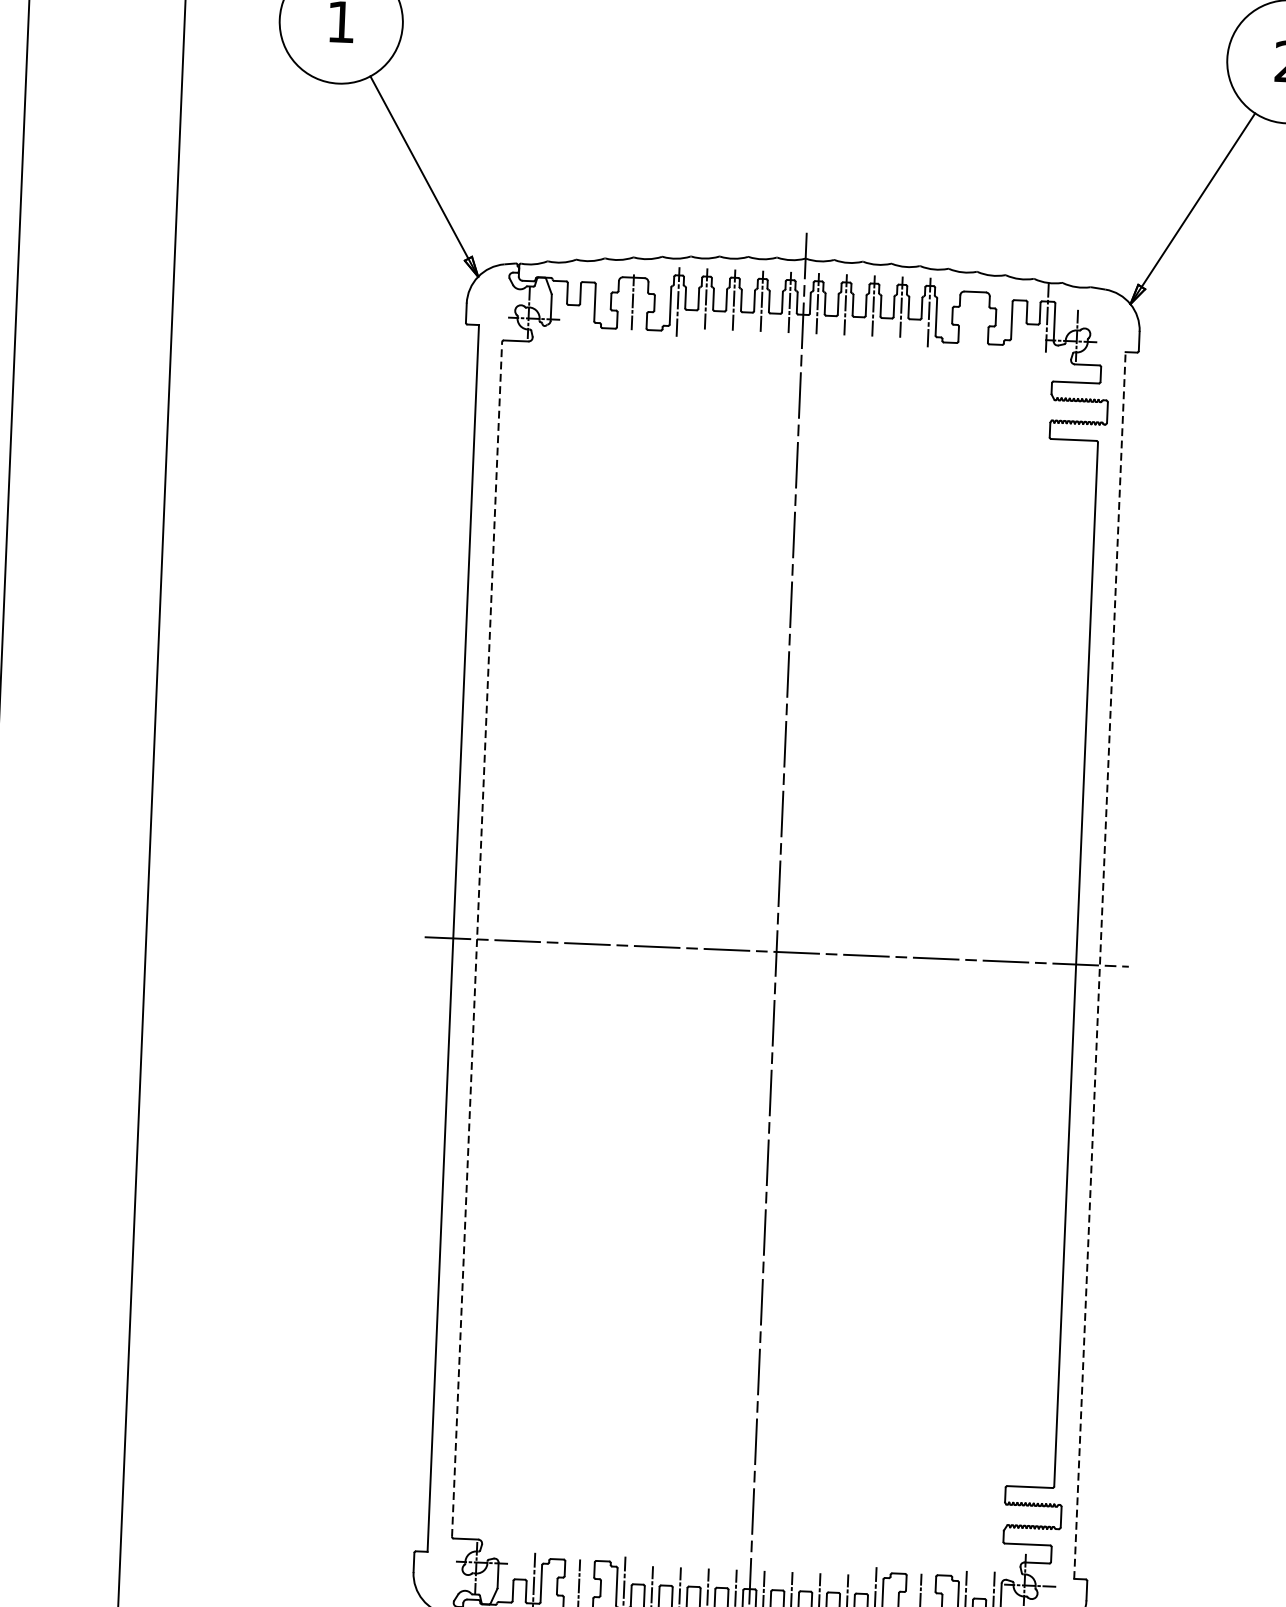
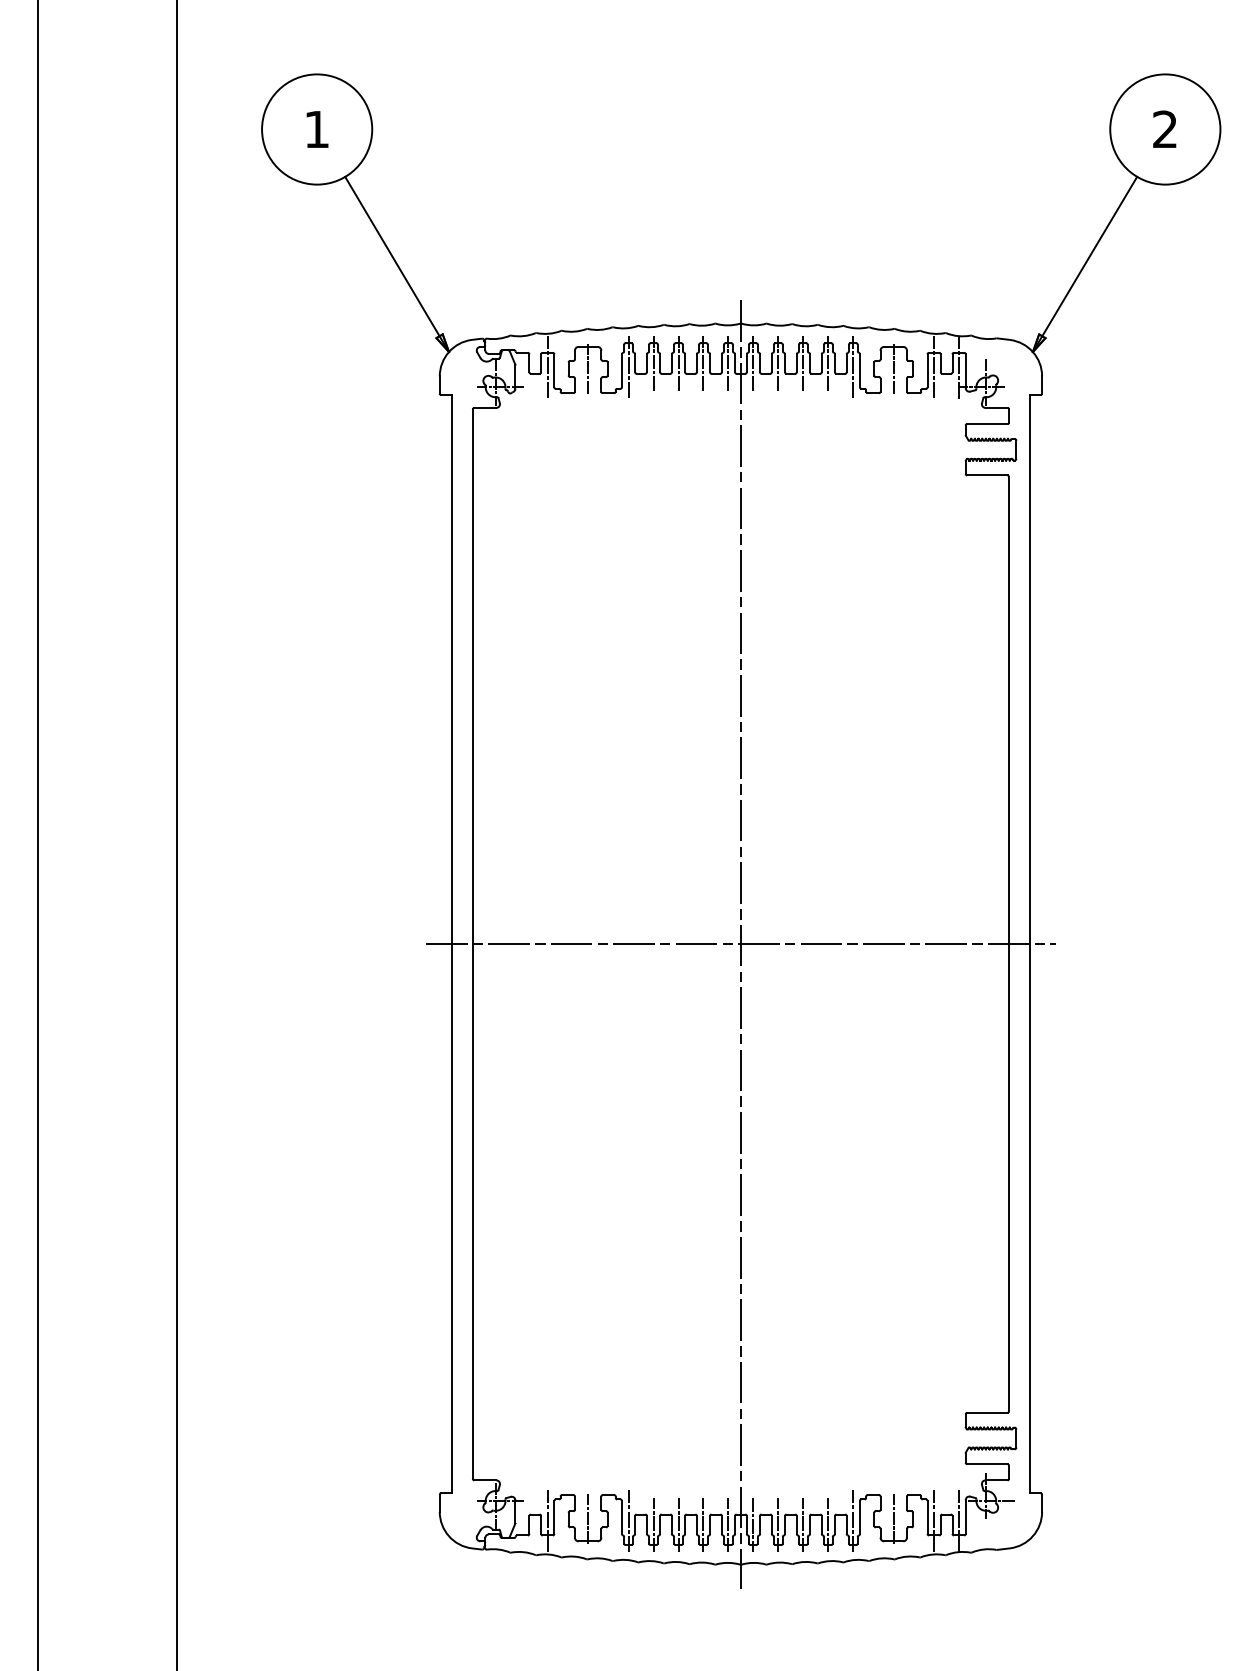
line: (587, 297) -> (547, 366), added
line: (1019, 315) -> (934, 366), added
line: (973, 316) -> (893, 368), added
line: (476, 939) -> (472, 944), dashed -> solid
line: (1100, 964) -> (1030, 943), dashed -> solid

